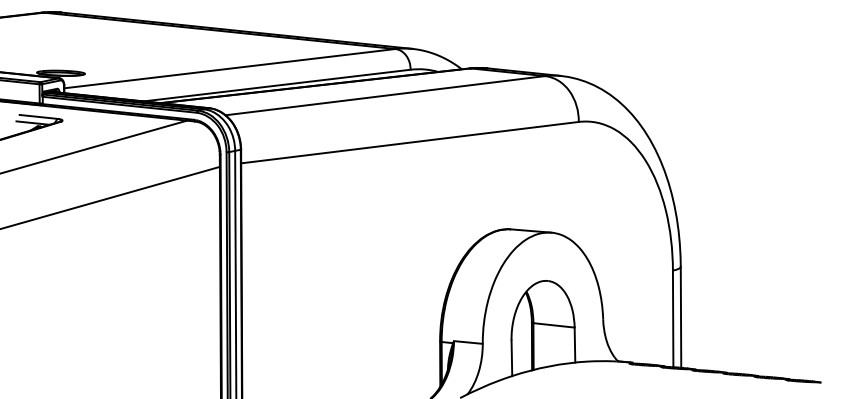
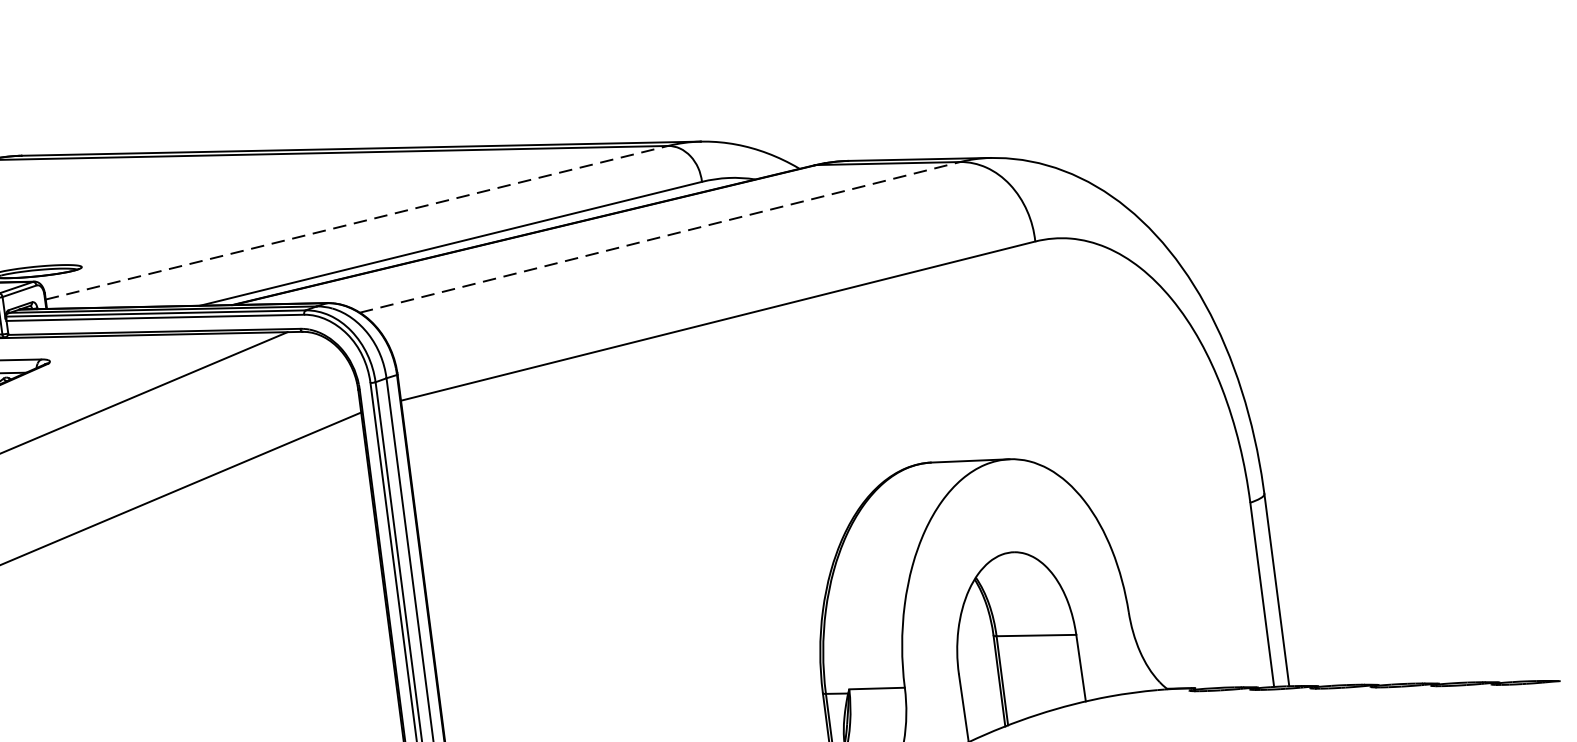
line: (229, 68) -> (356, 222), solid -> dashed
line: (385, 95) -> (660, 236), solid -> dashed

